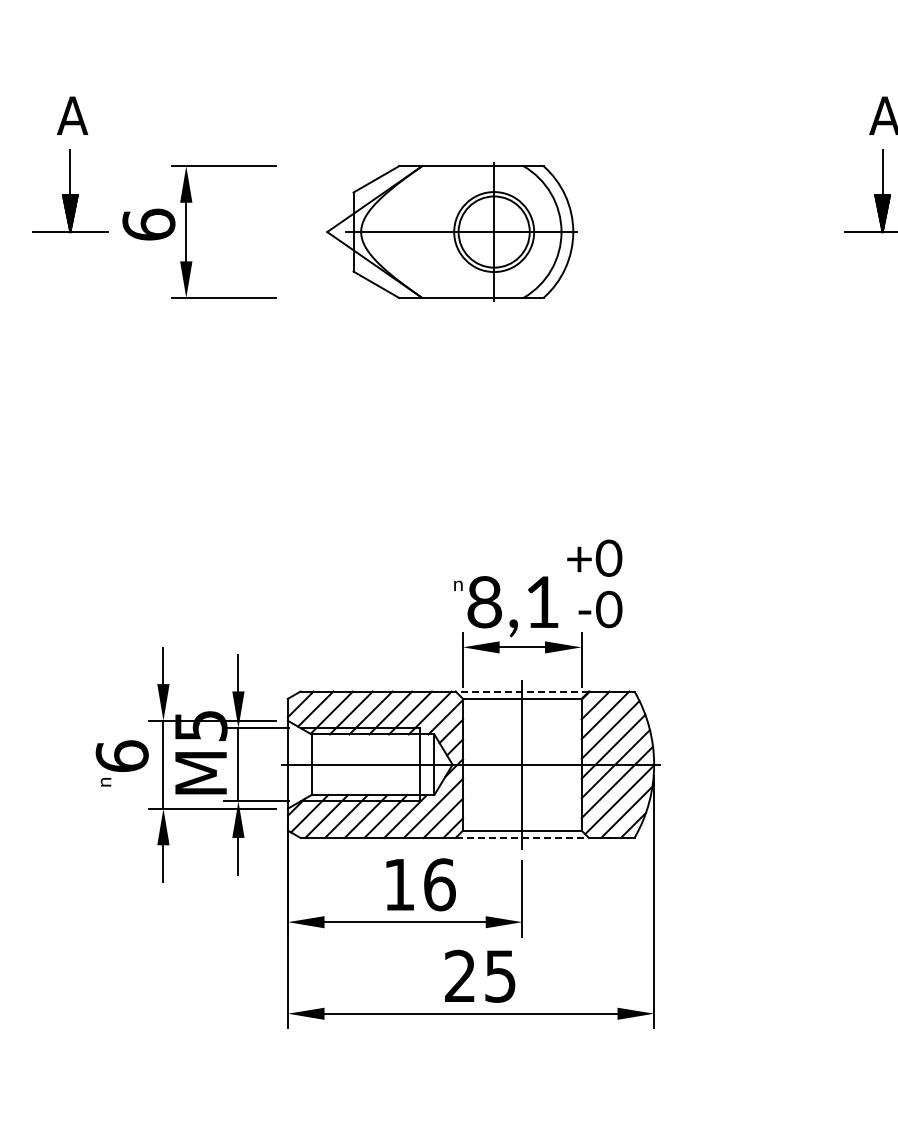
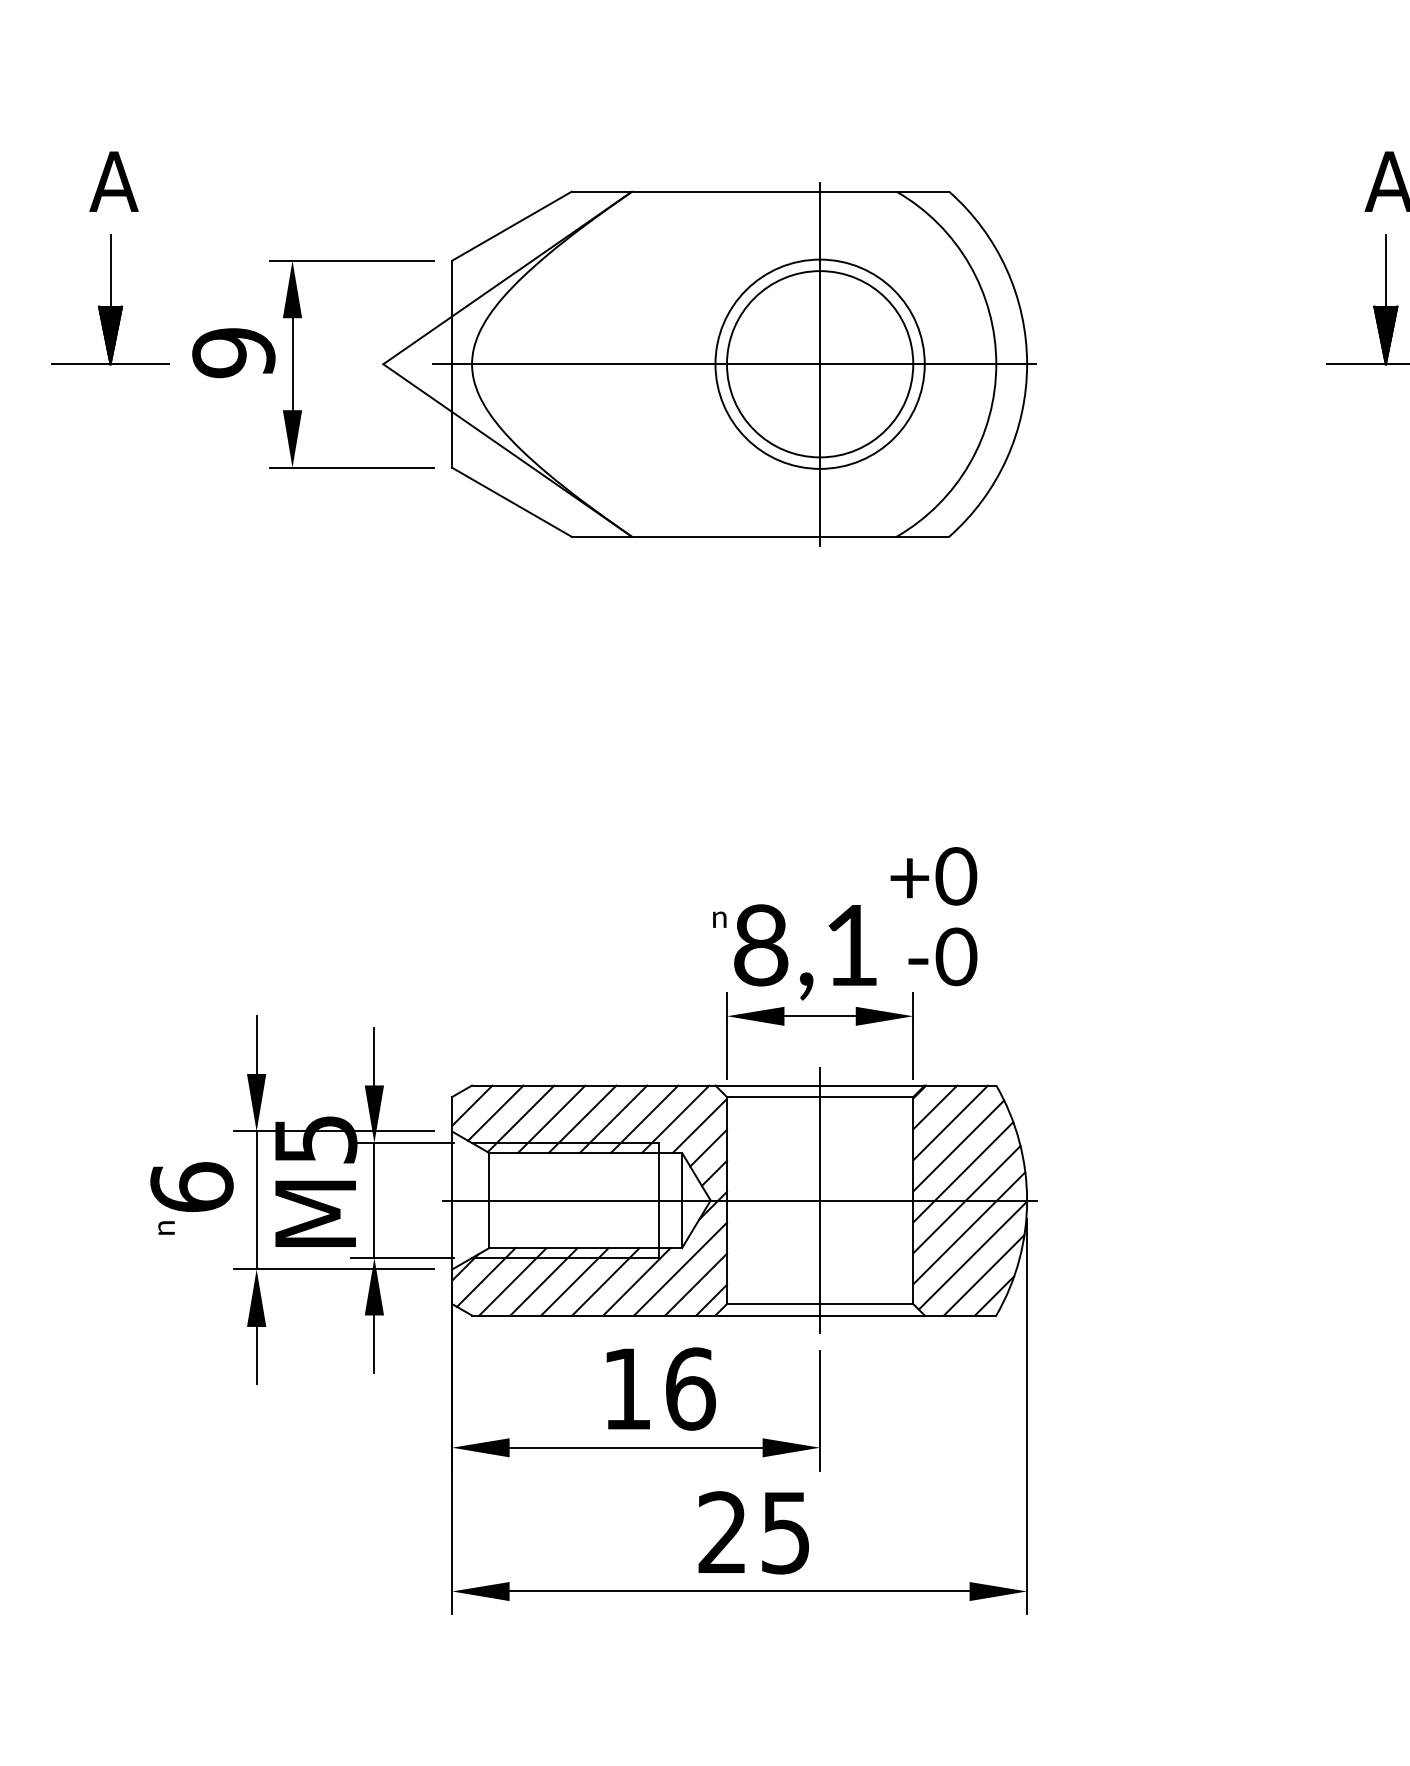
text: (148, 224) -> (233, 352), 6 -> 9
part: (451, 231) -> (708, 363), size x1.67
line: (522, 691) -> (820, 1085), dashed -> solid
line: (522, 837) -> (820, 1314), dashed -> solid

